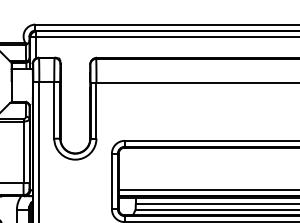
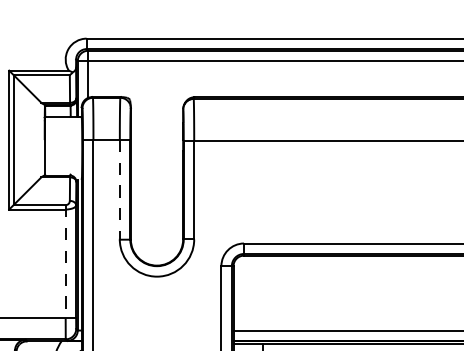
line: (54, 110) -> (120, 190), solid -> dashed
line: (23, 151) -> (65, 262), solid -> dashed

